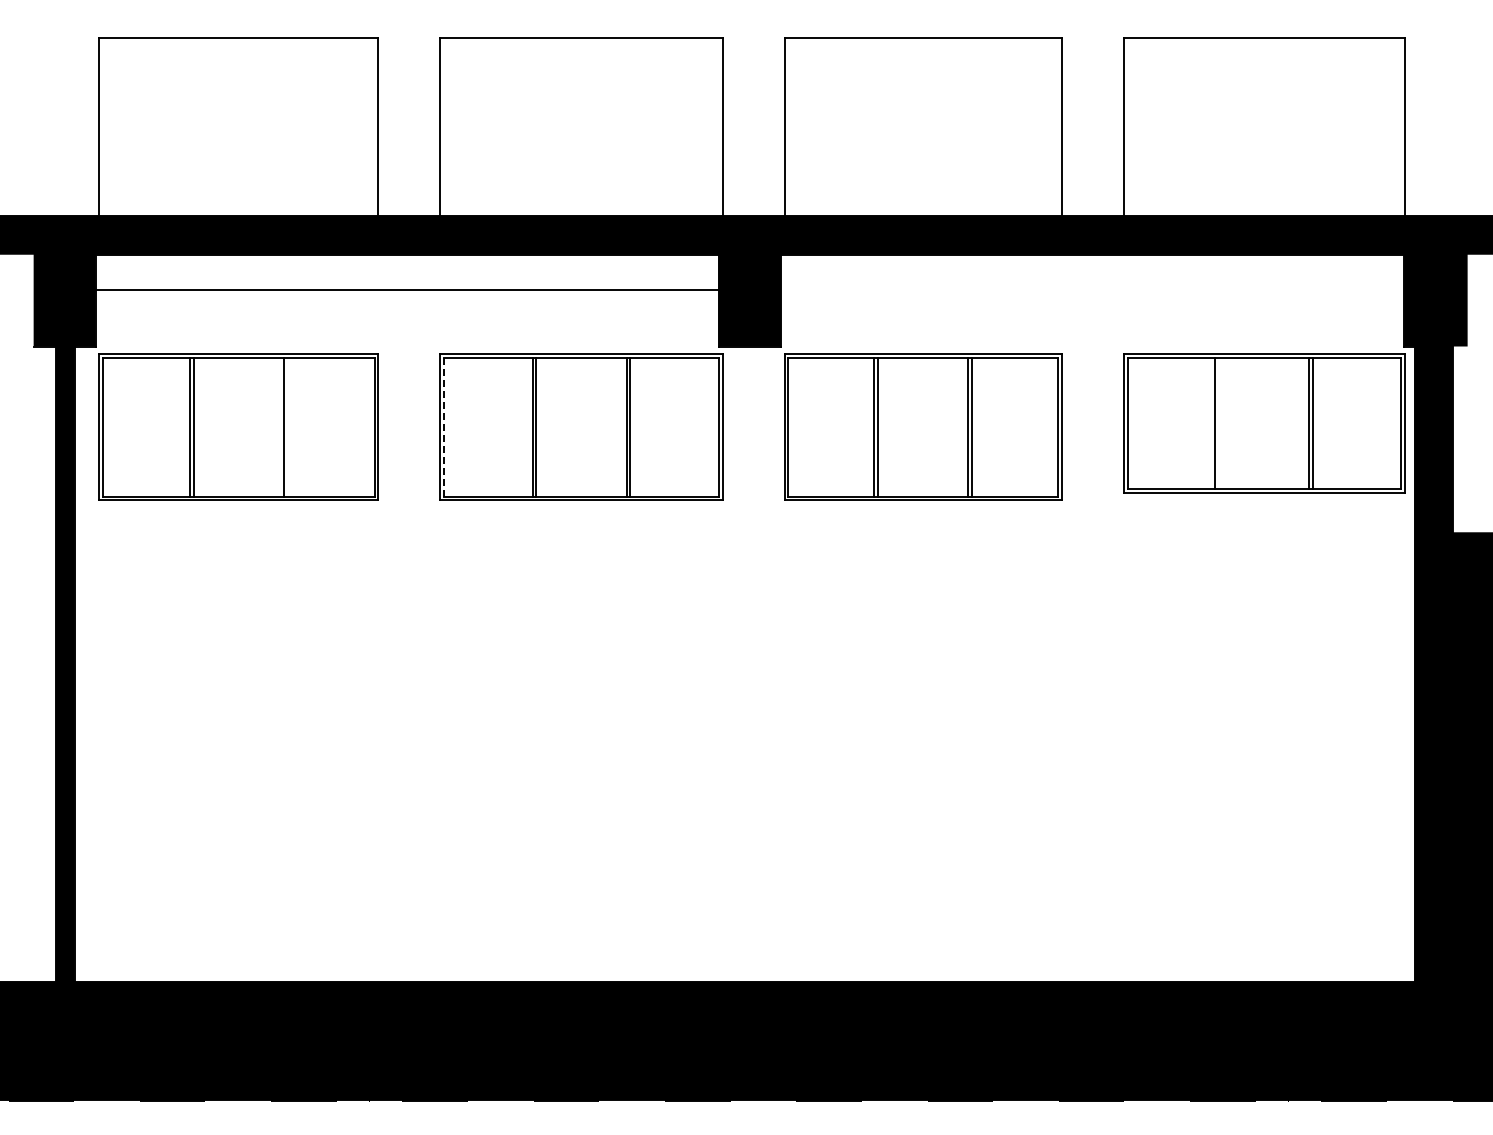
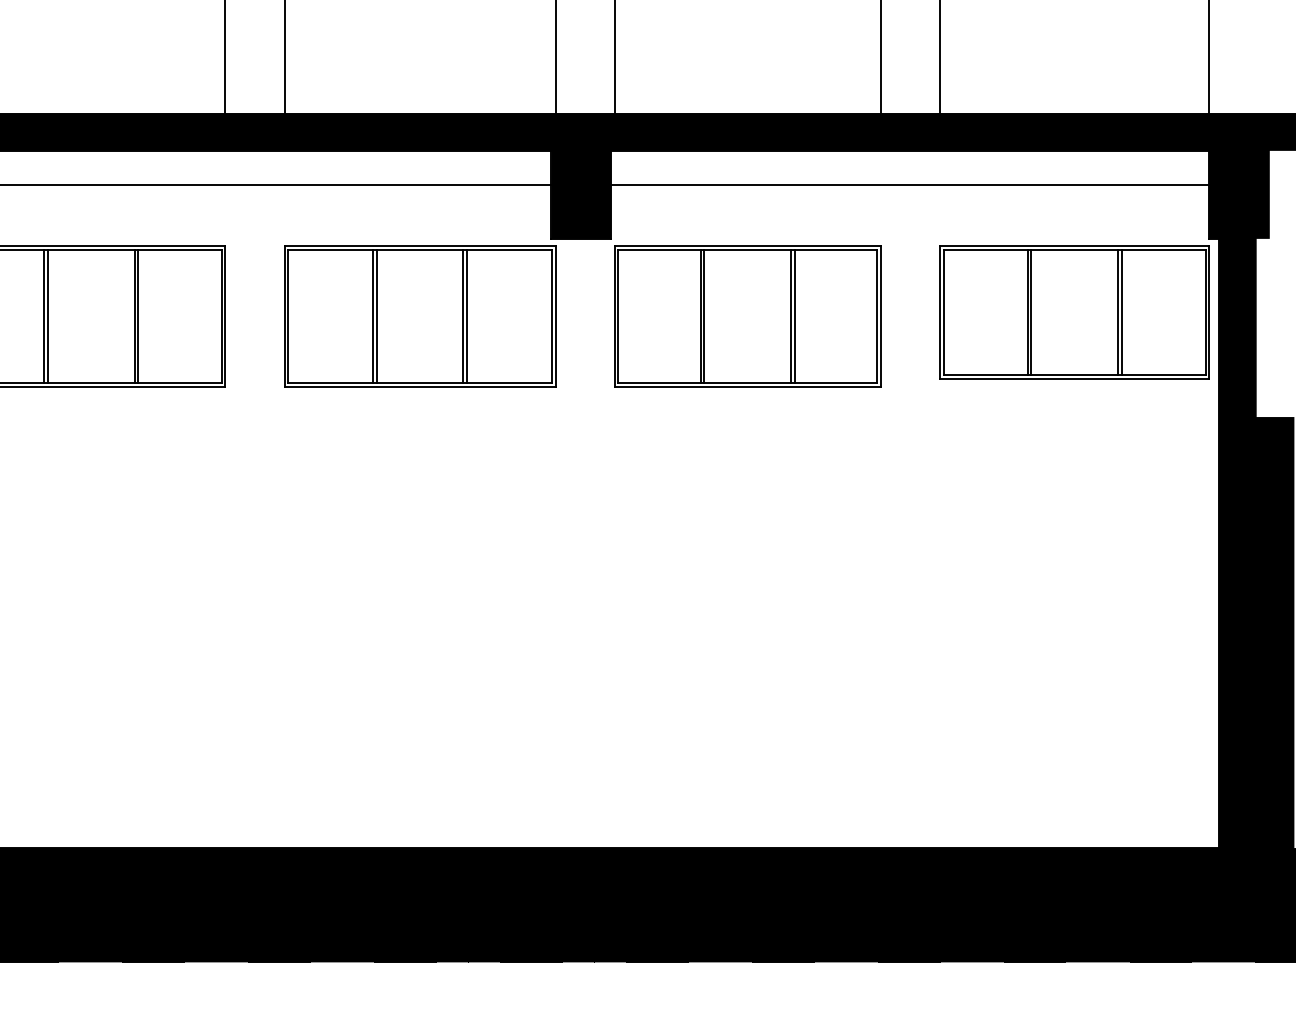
line: (1092, 290) -> (910, 185), added
line: (1219, 423) -> (1031, 312), added
line: (444, 426) -> (288, 315), dashed -> solid
line: (287, 427) -> (138, 316), added

